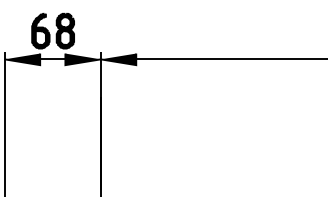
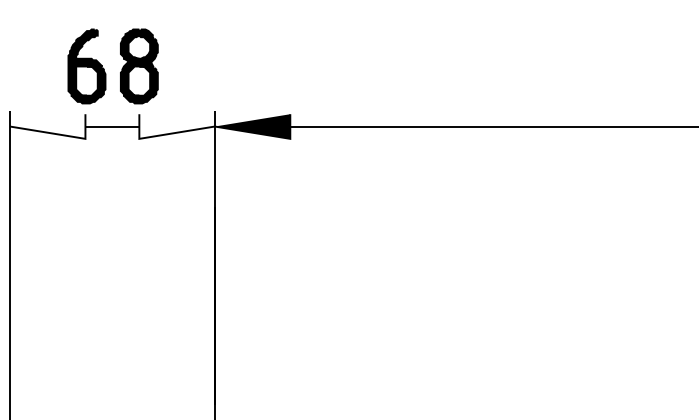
fill: (22, 59) -> (47, 126), removed
fill: (82, 59) -> (175, 126), removed

